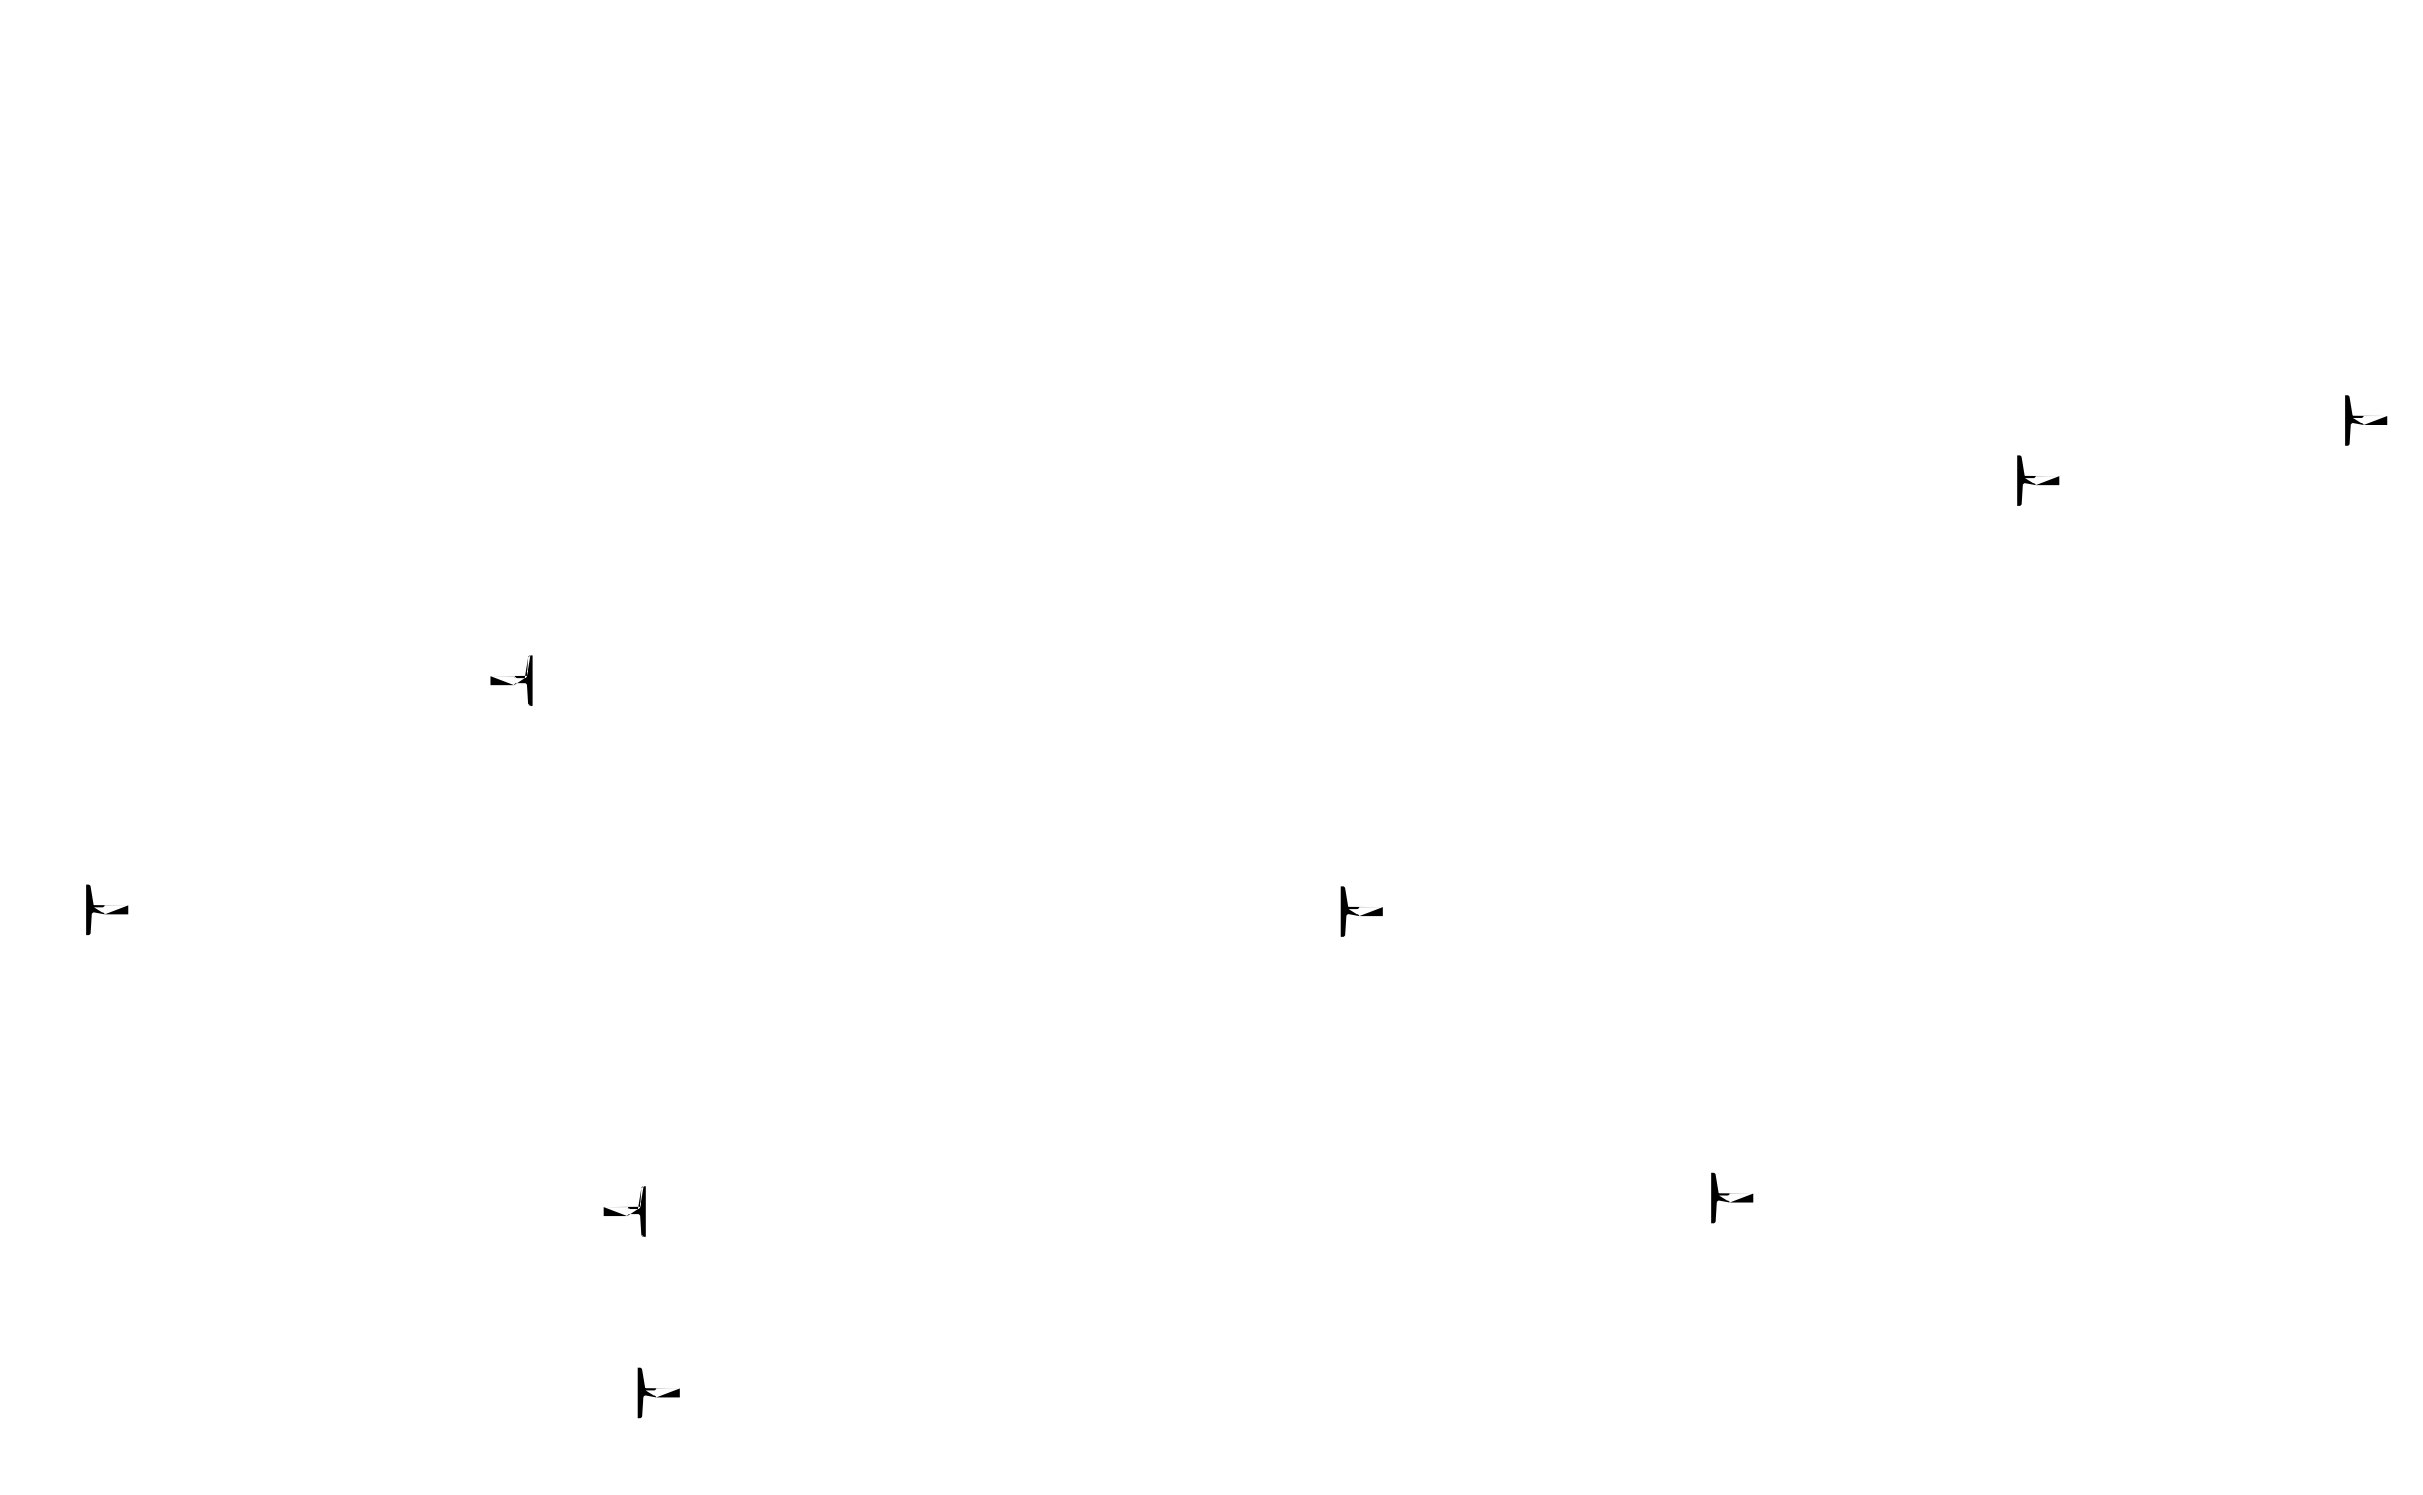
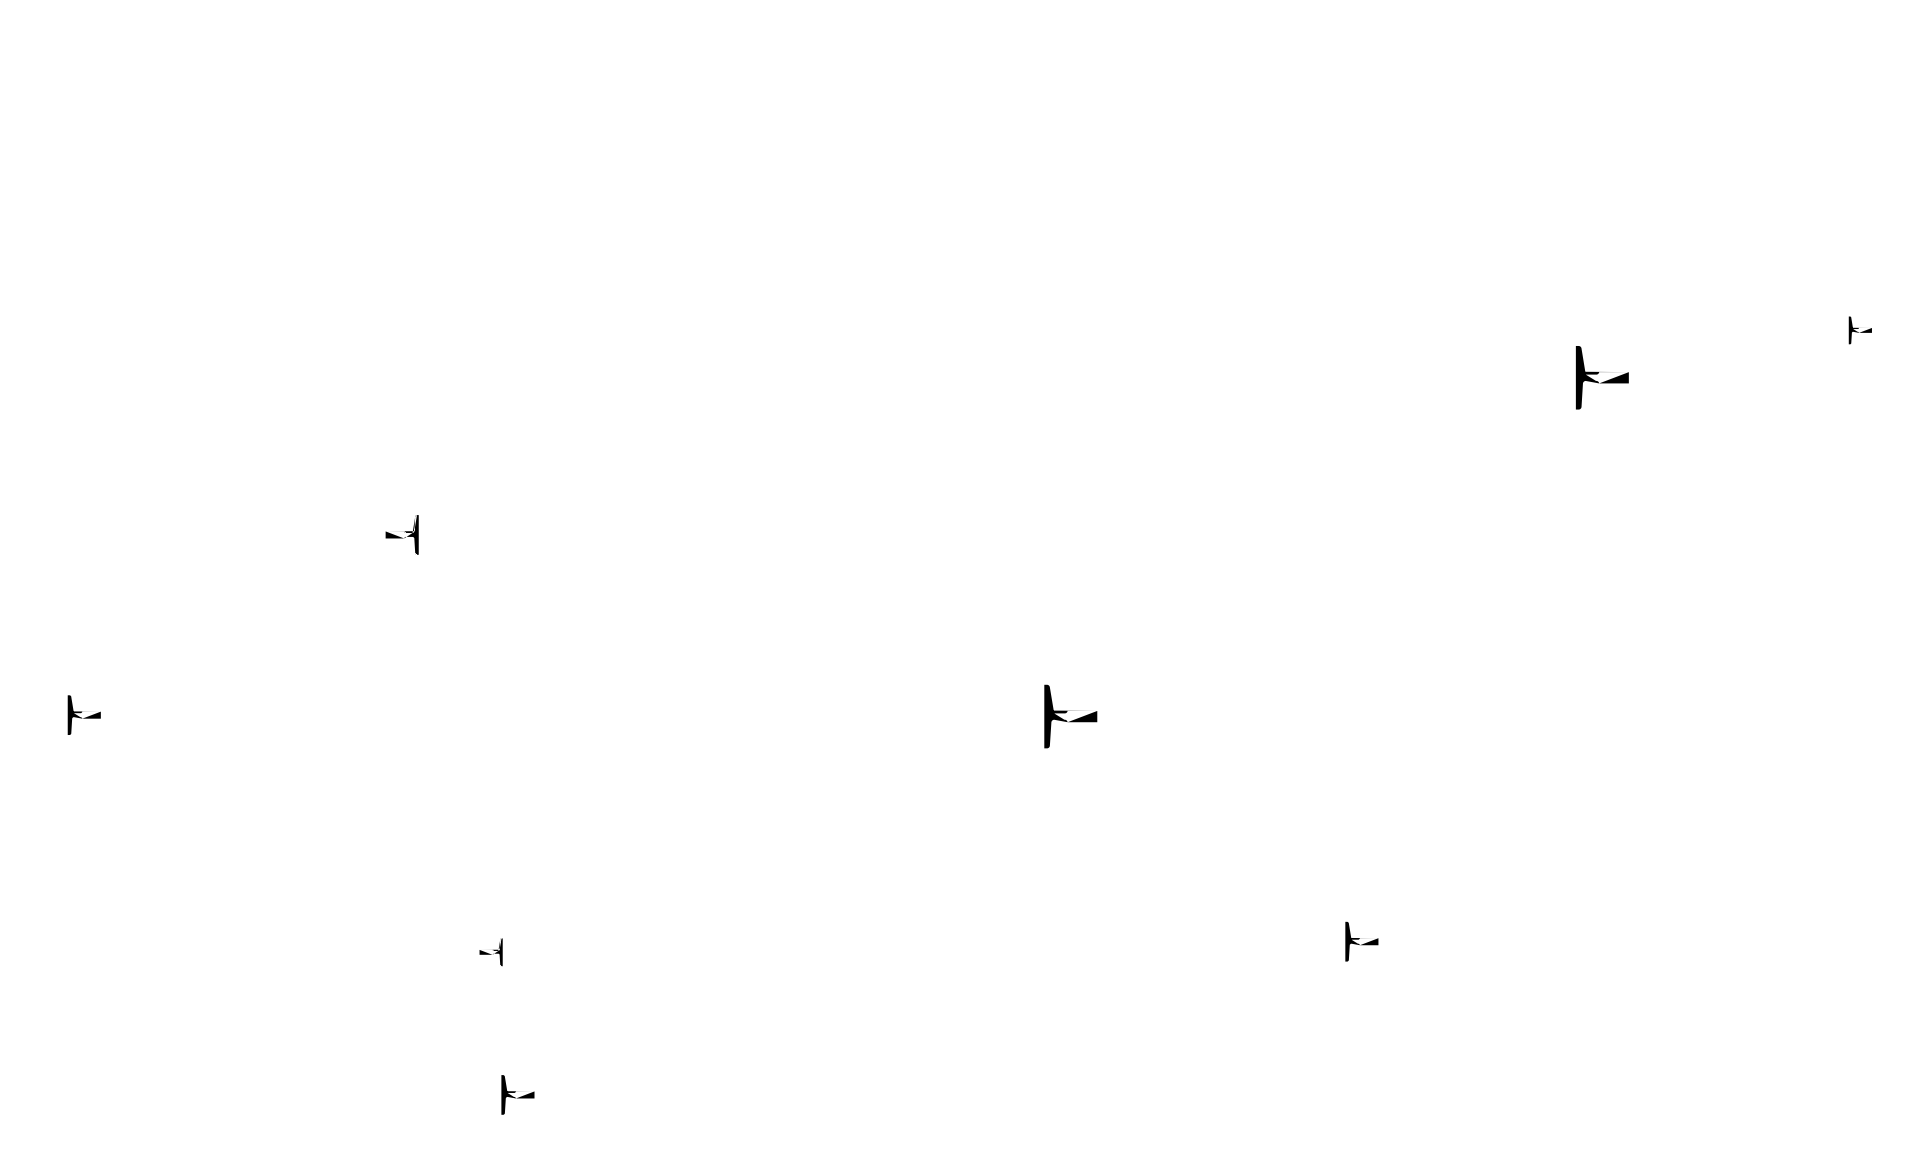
part: (2366, 420) -> (1860, 330), size x0.7
part: (2038, 480) -> (1602, 377), size x1.6
part: (1361, 911) -> (1070, 716), size x1.6
part: (624, 1211) -> (491, 952), size x0.7

